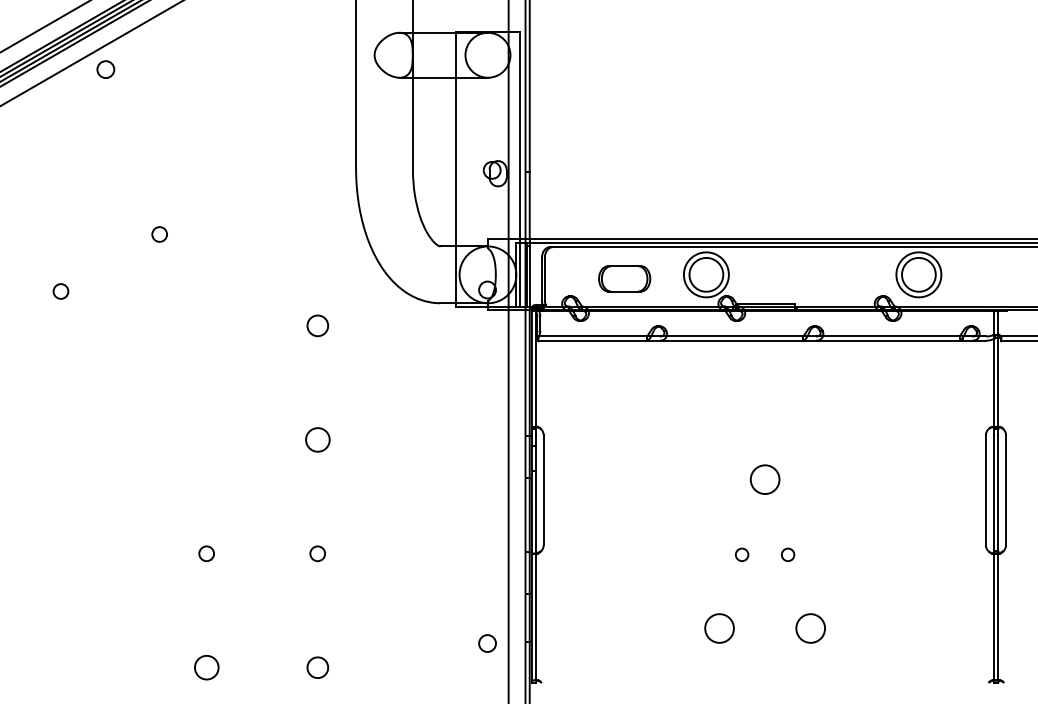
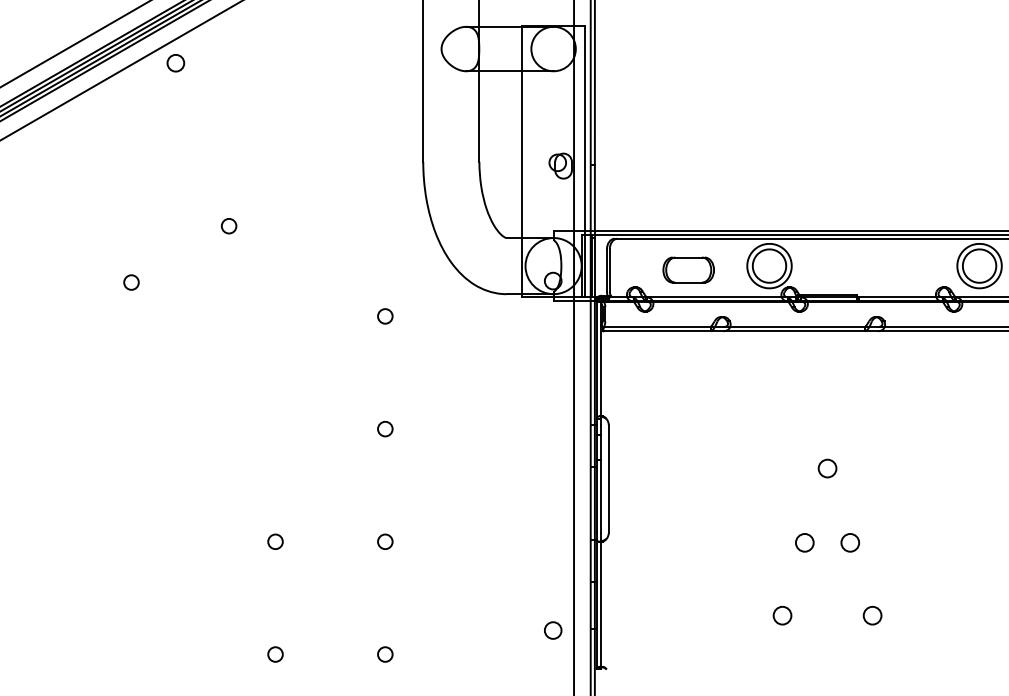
circle: (317, 325) -> (385, 316), size x0.71
circle: (317, 439) -> (385, 428), size x0.62
circle: (765, 479) -> (827, 468), size x0.62
circle: (741, 554) -> (804, 542), size x1.43
circle: (787, 554) -> (849, 542), size x1.43
circle: (719, 628) -> (782, 615), size x0.62
circle: (810, 628) -> (872, 615), size x0.62
circle: (206, 667) -> (275, 654), size x0.62
circle: (317, 667) -> (385, 654), size x0.71

